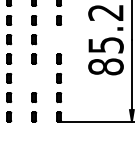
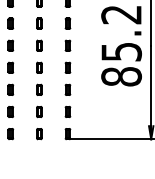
part: (59, 39) -> (68, 45), added
part: (34, 78) -> (39, 90), added

